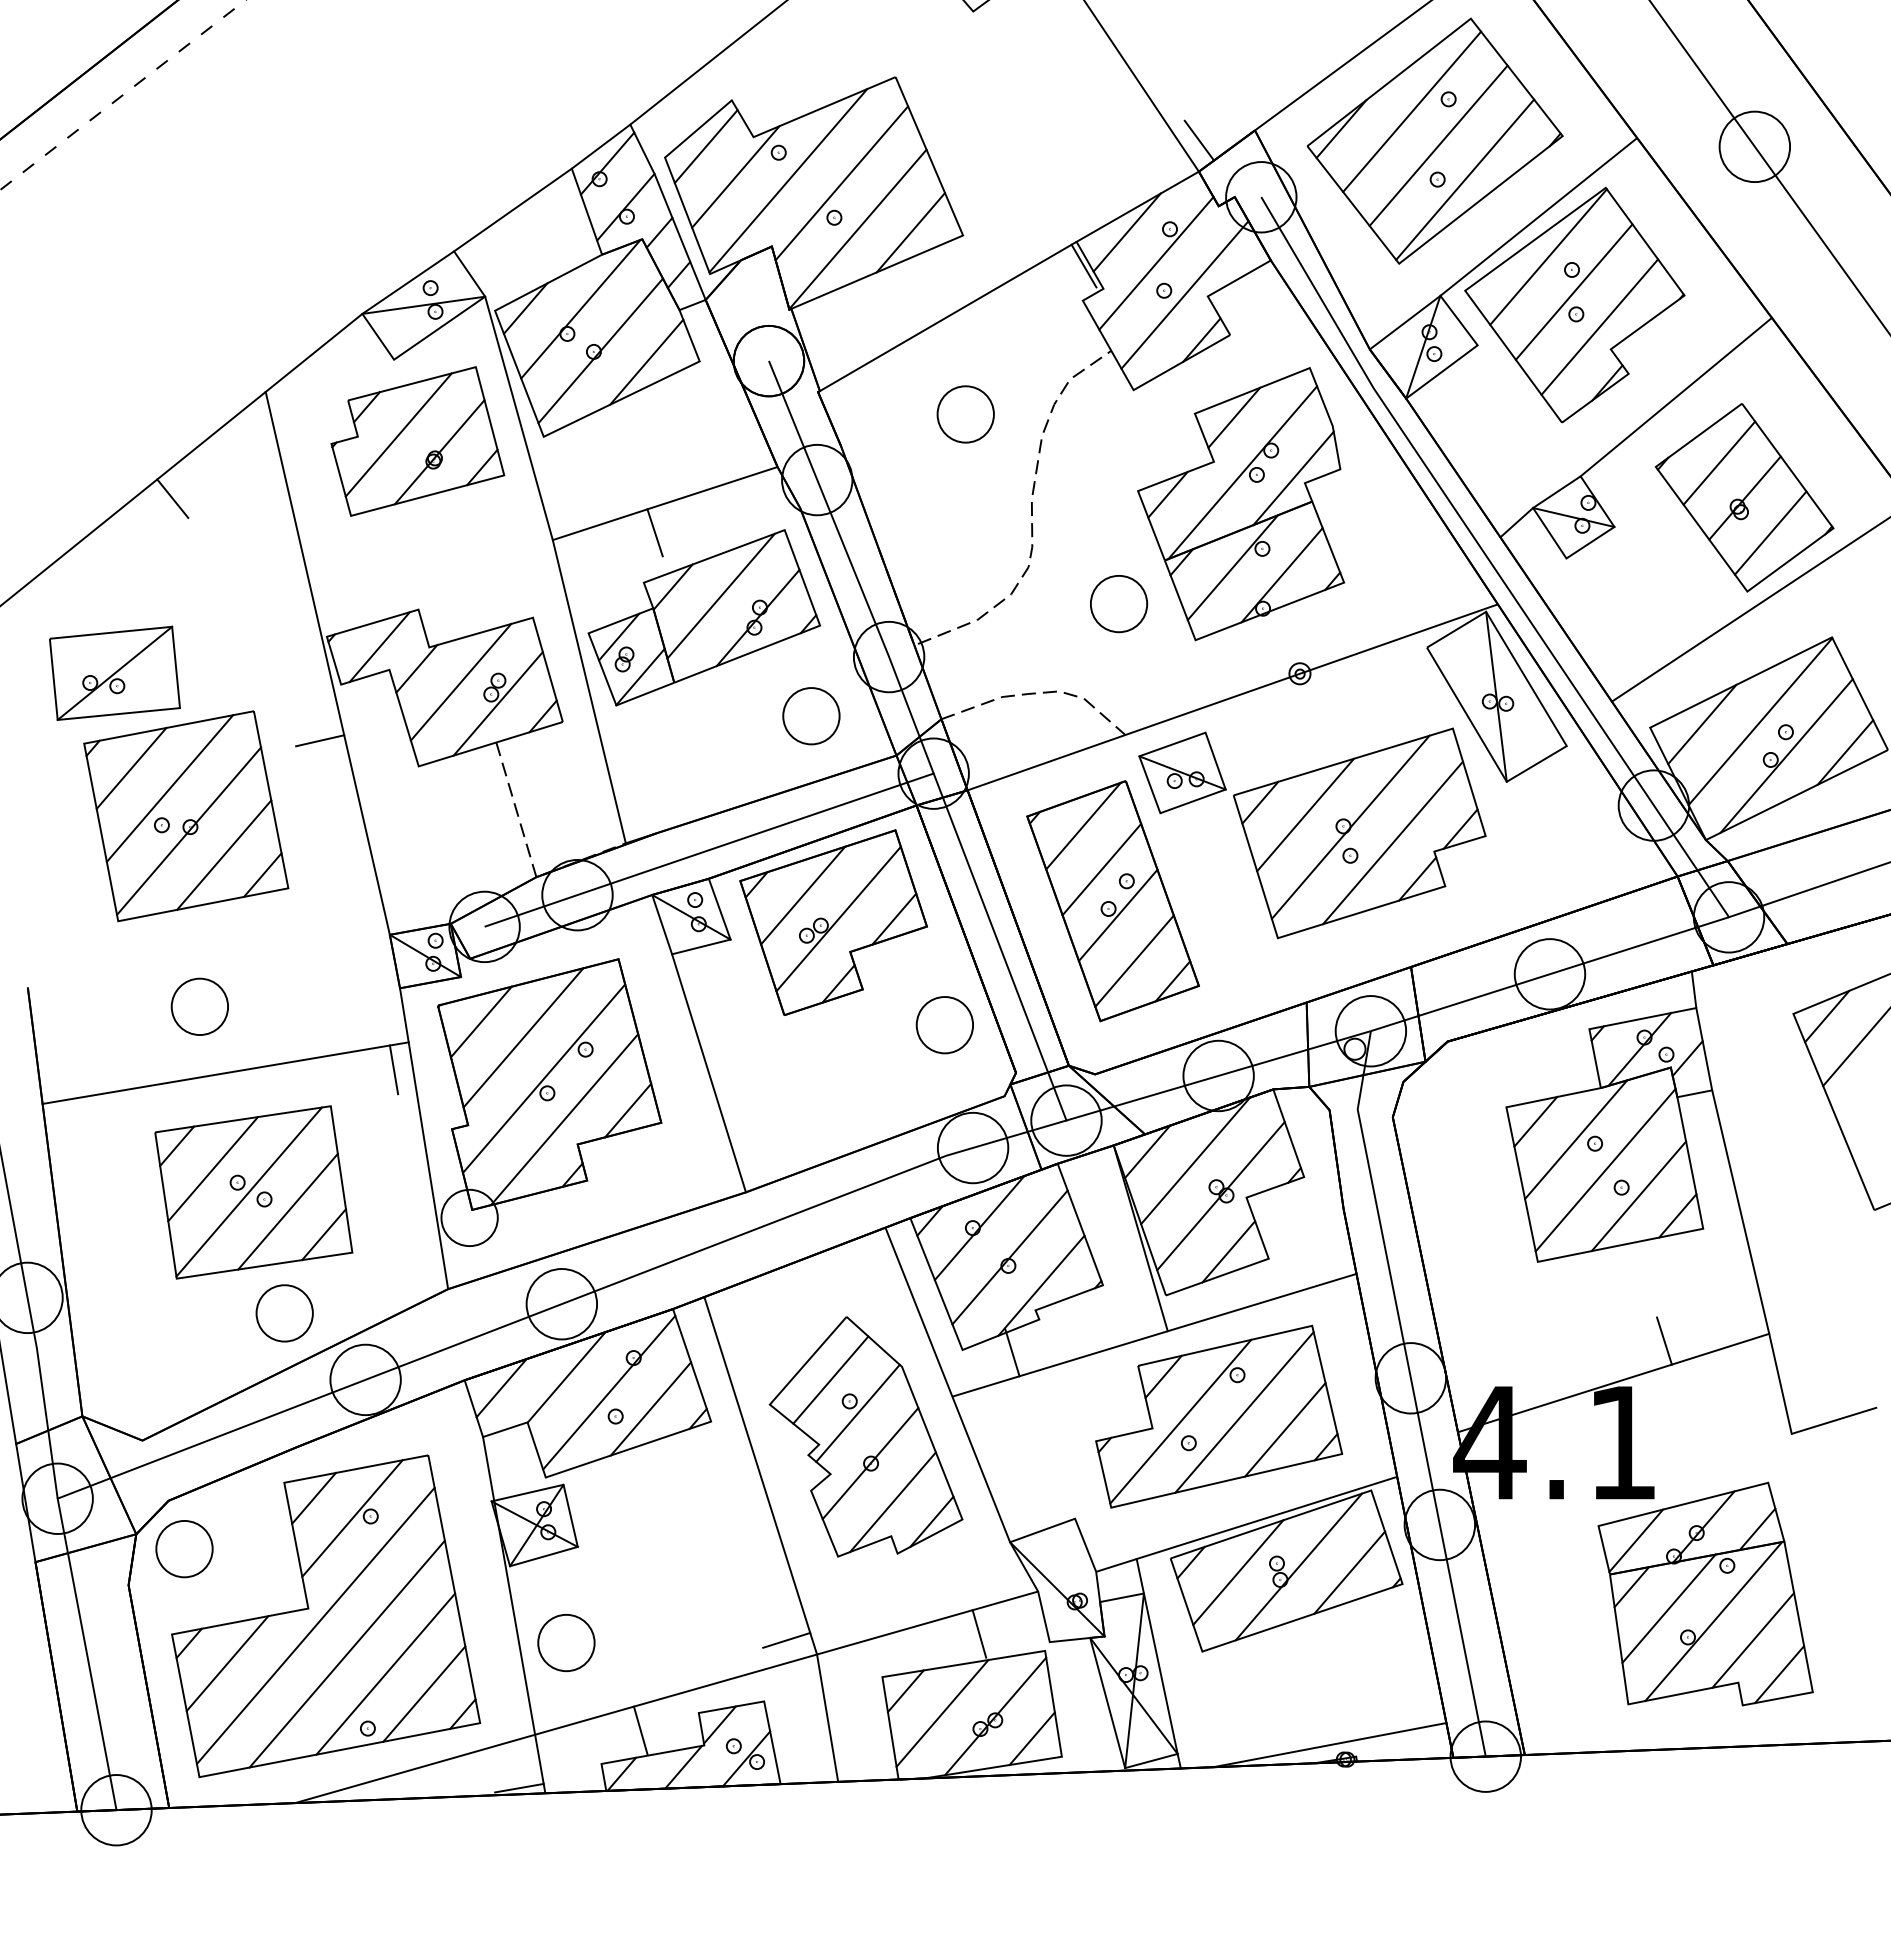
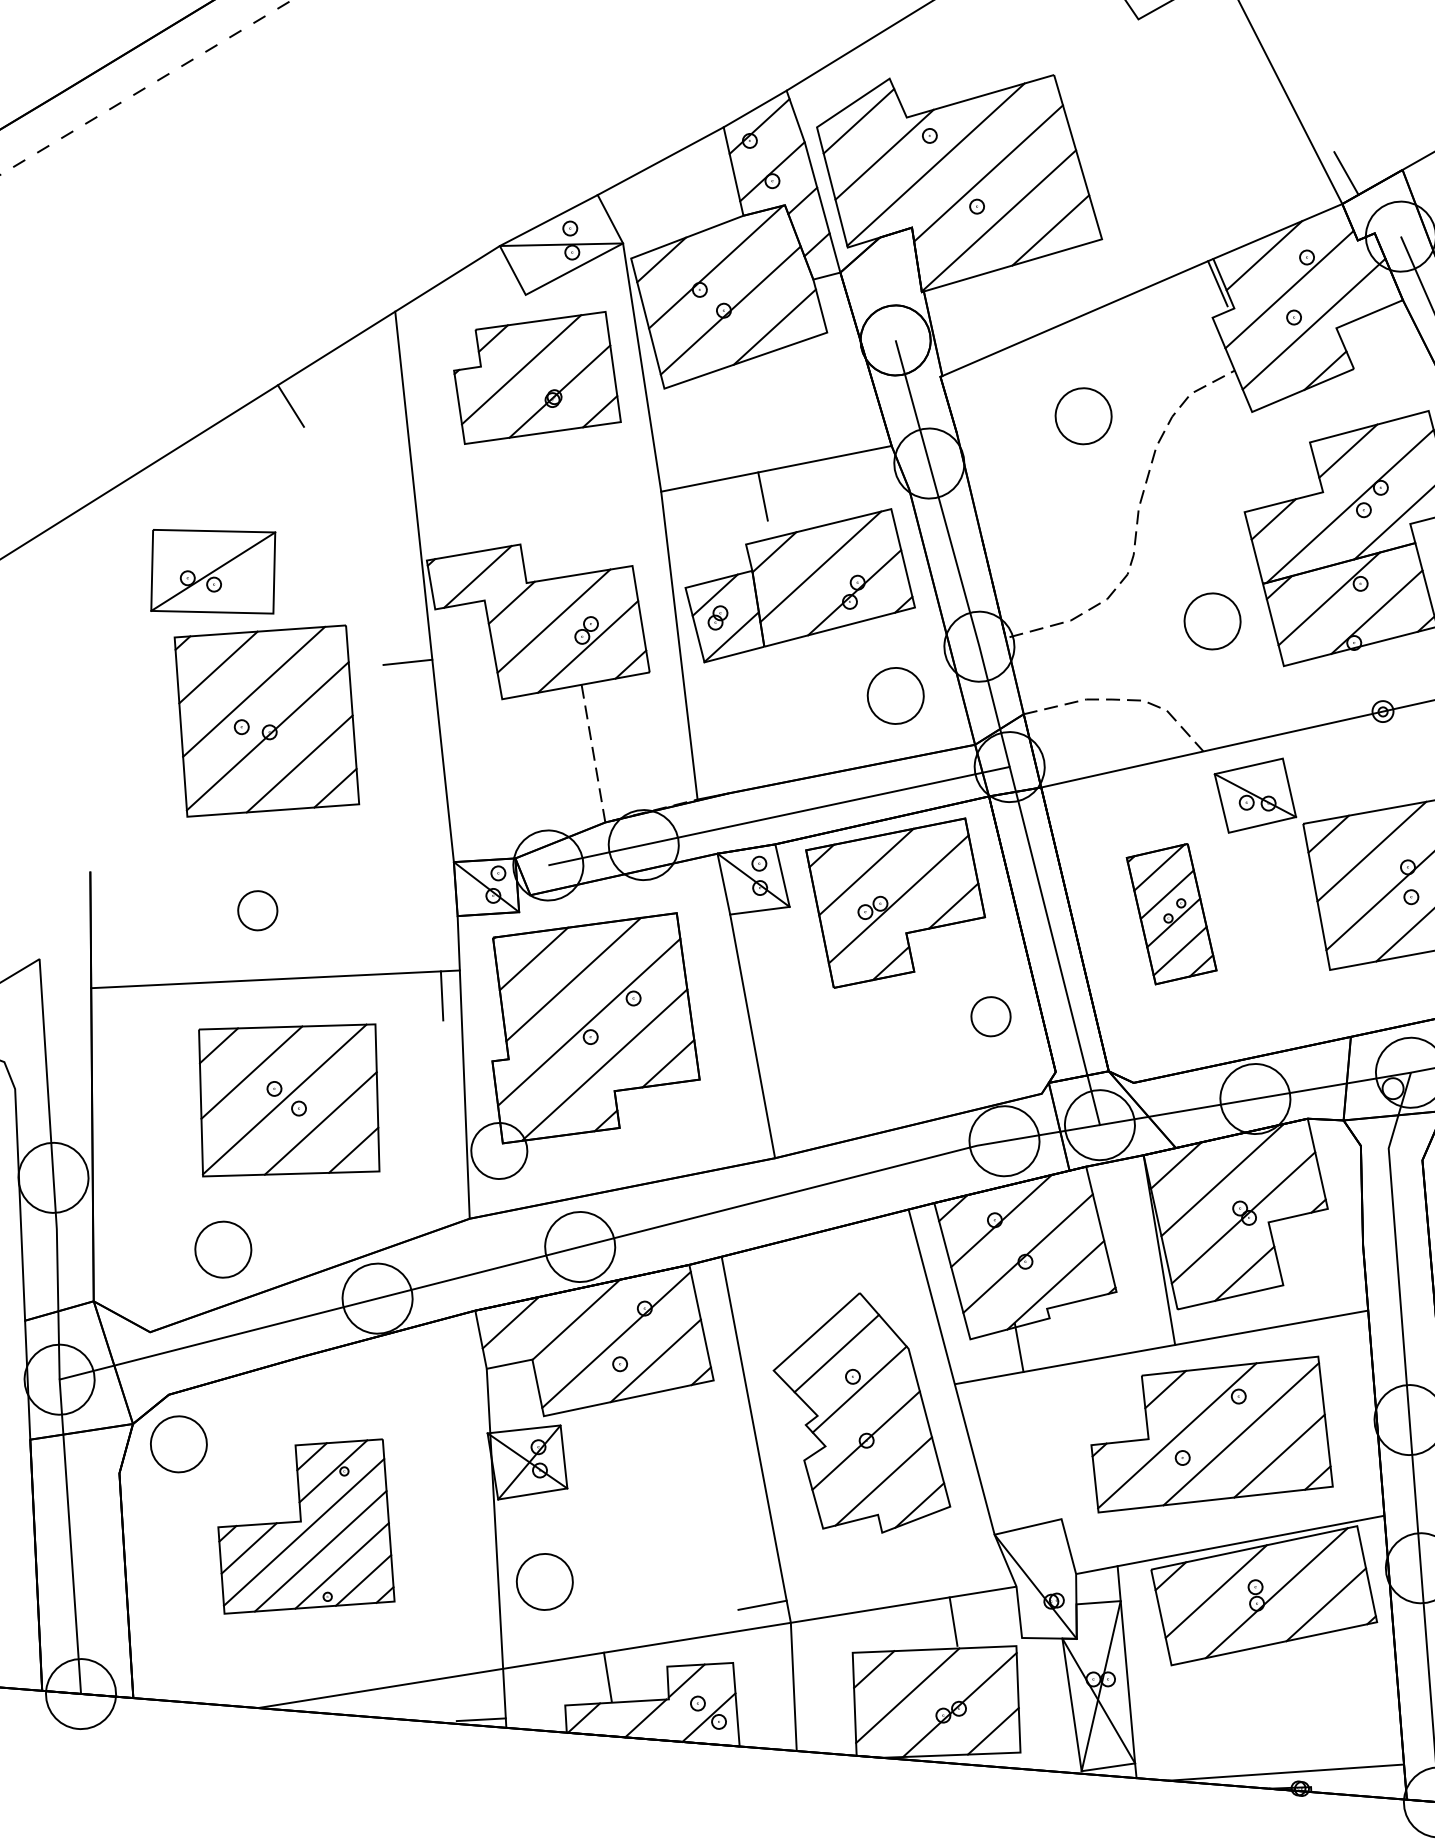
part: (1112, 901) -> (1171, 914), size x0.6
part: (199, 1006) -> (257, 910), size x0.7
part: (944, 1025) -> (990, 1016), size x0.7
part: (284, 1313) -> (223, 1249), moved
part: (326, 1616) -> (311, 1527), size x0.6

